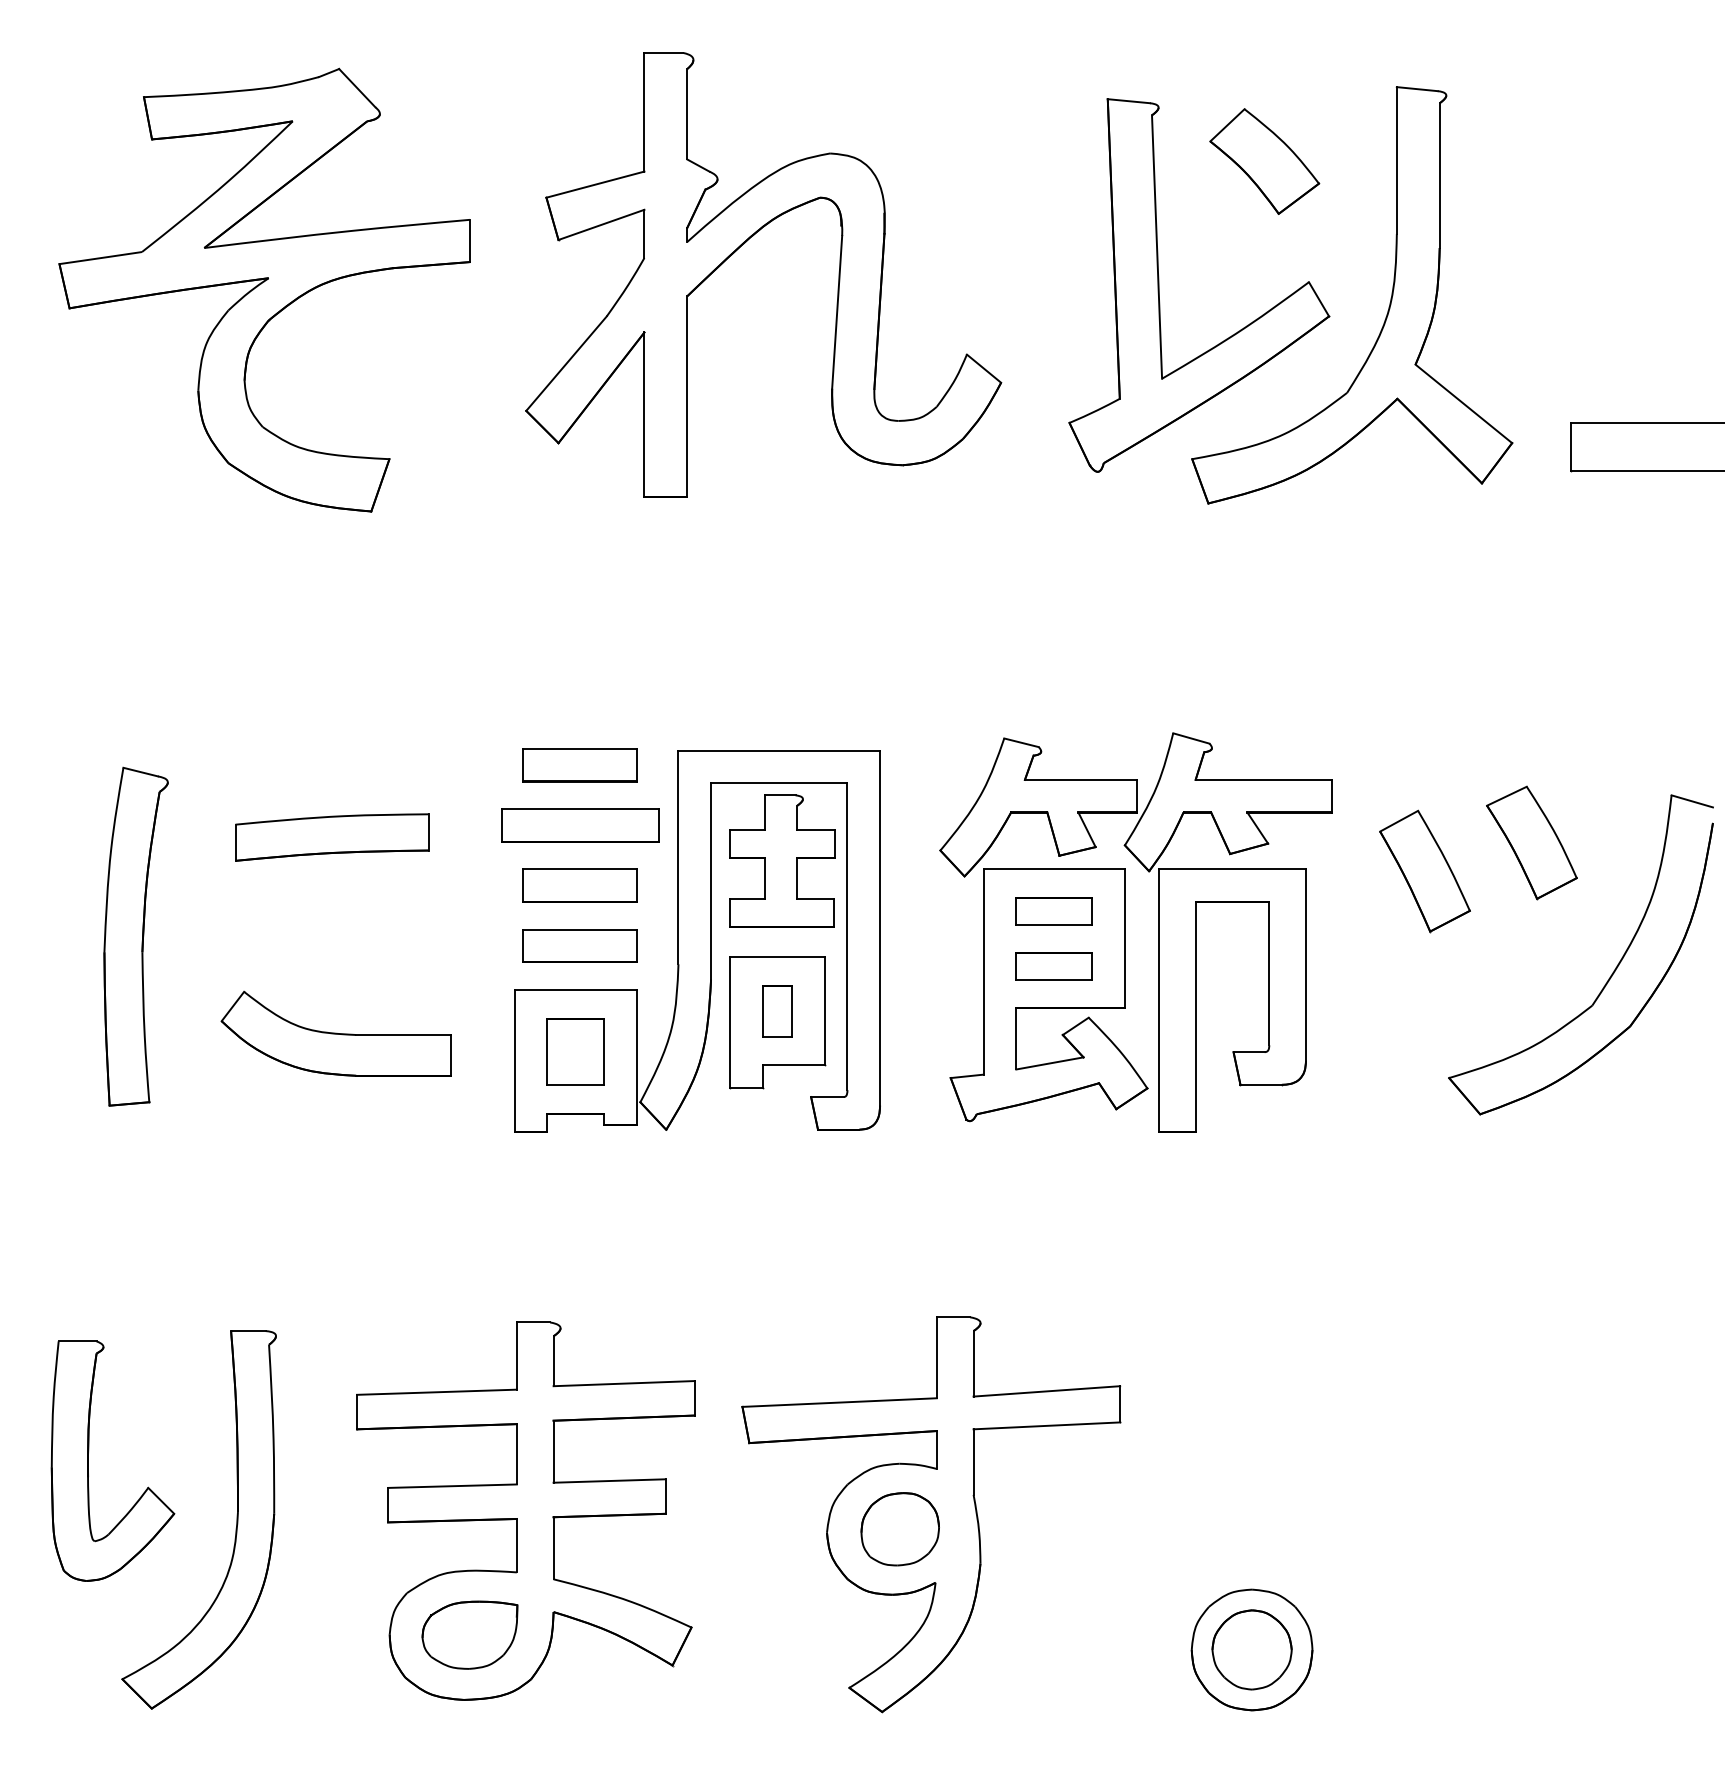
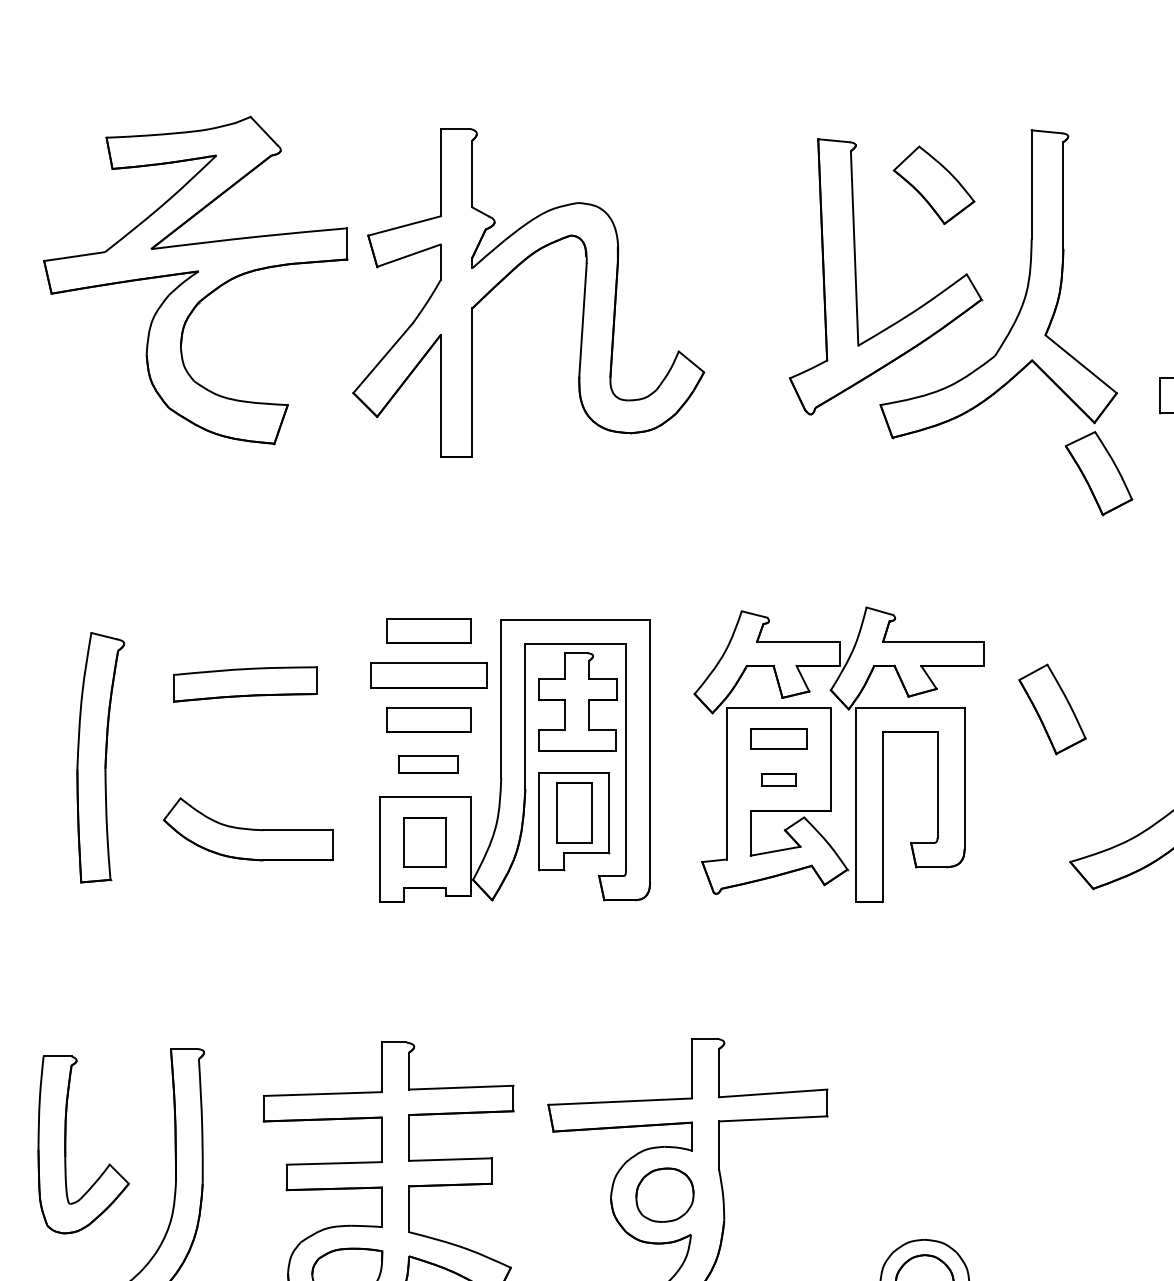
part: (738, 249) -> (510, 273), moved
part: (1531, 842) -> (1098, 473), moved
part: (579, 945) -> (428, 764), size x0.7
part: (1053, 966) -> (778, 779), size x0.6
part: (777, 1011) -> (574, 812), size x1.6

